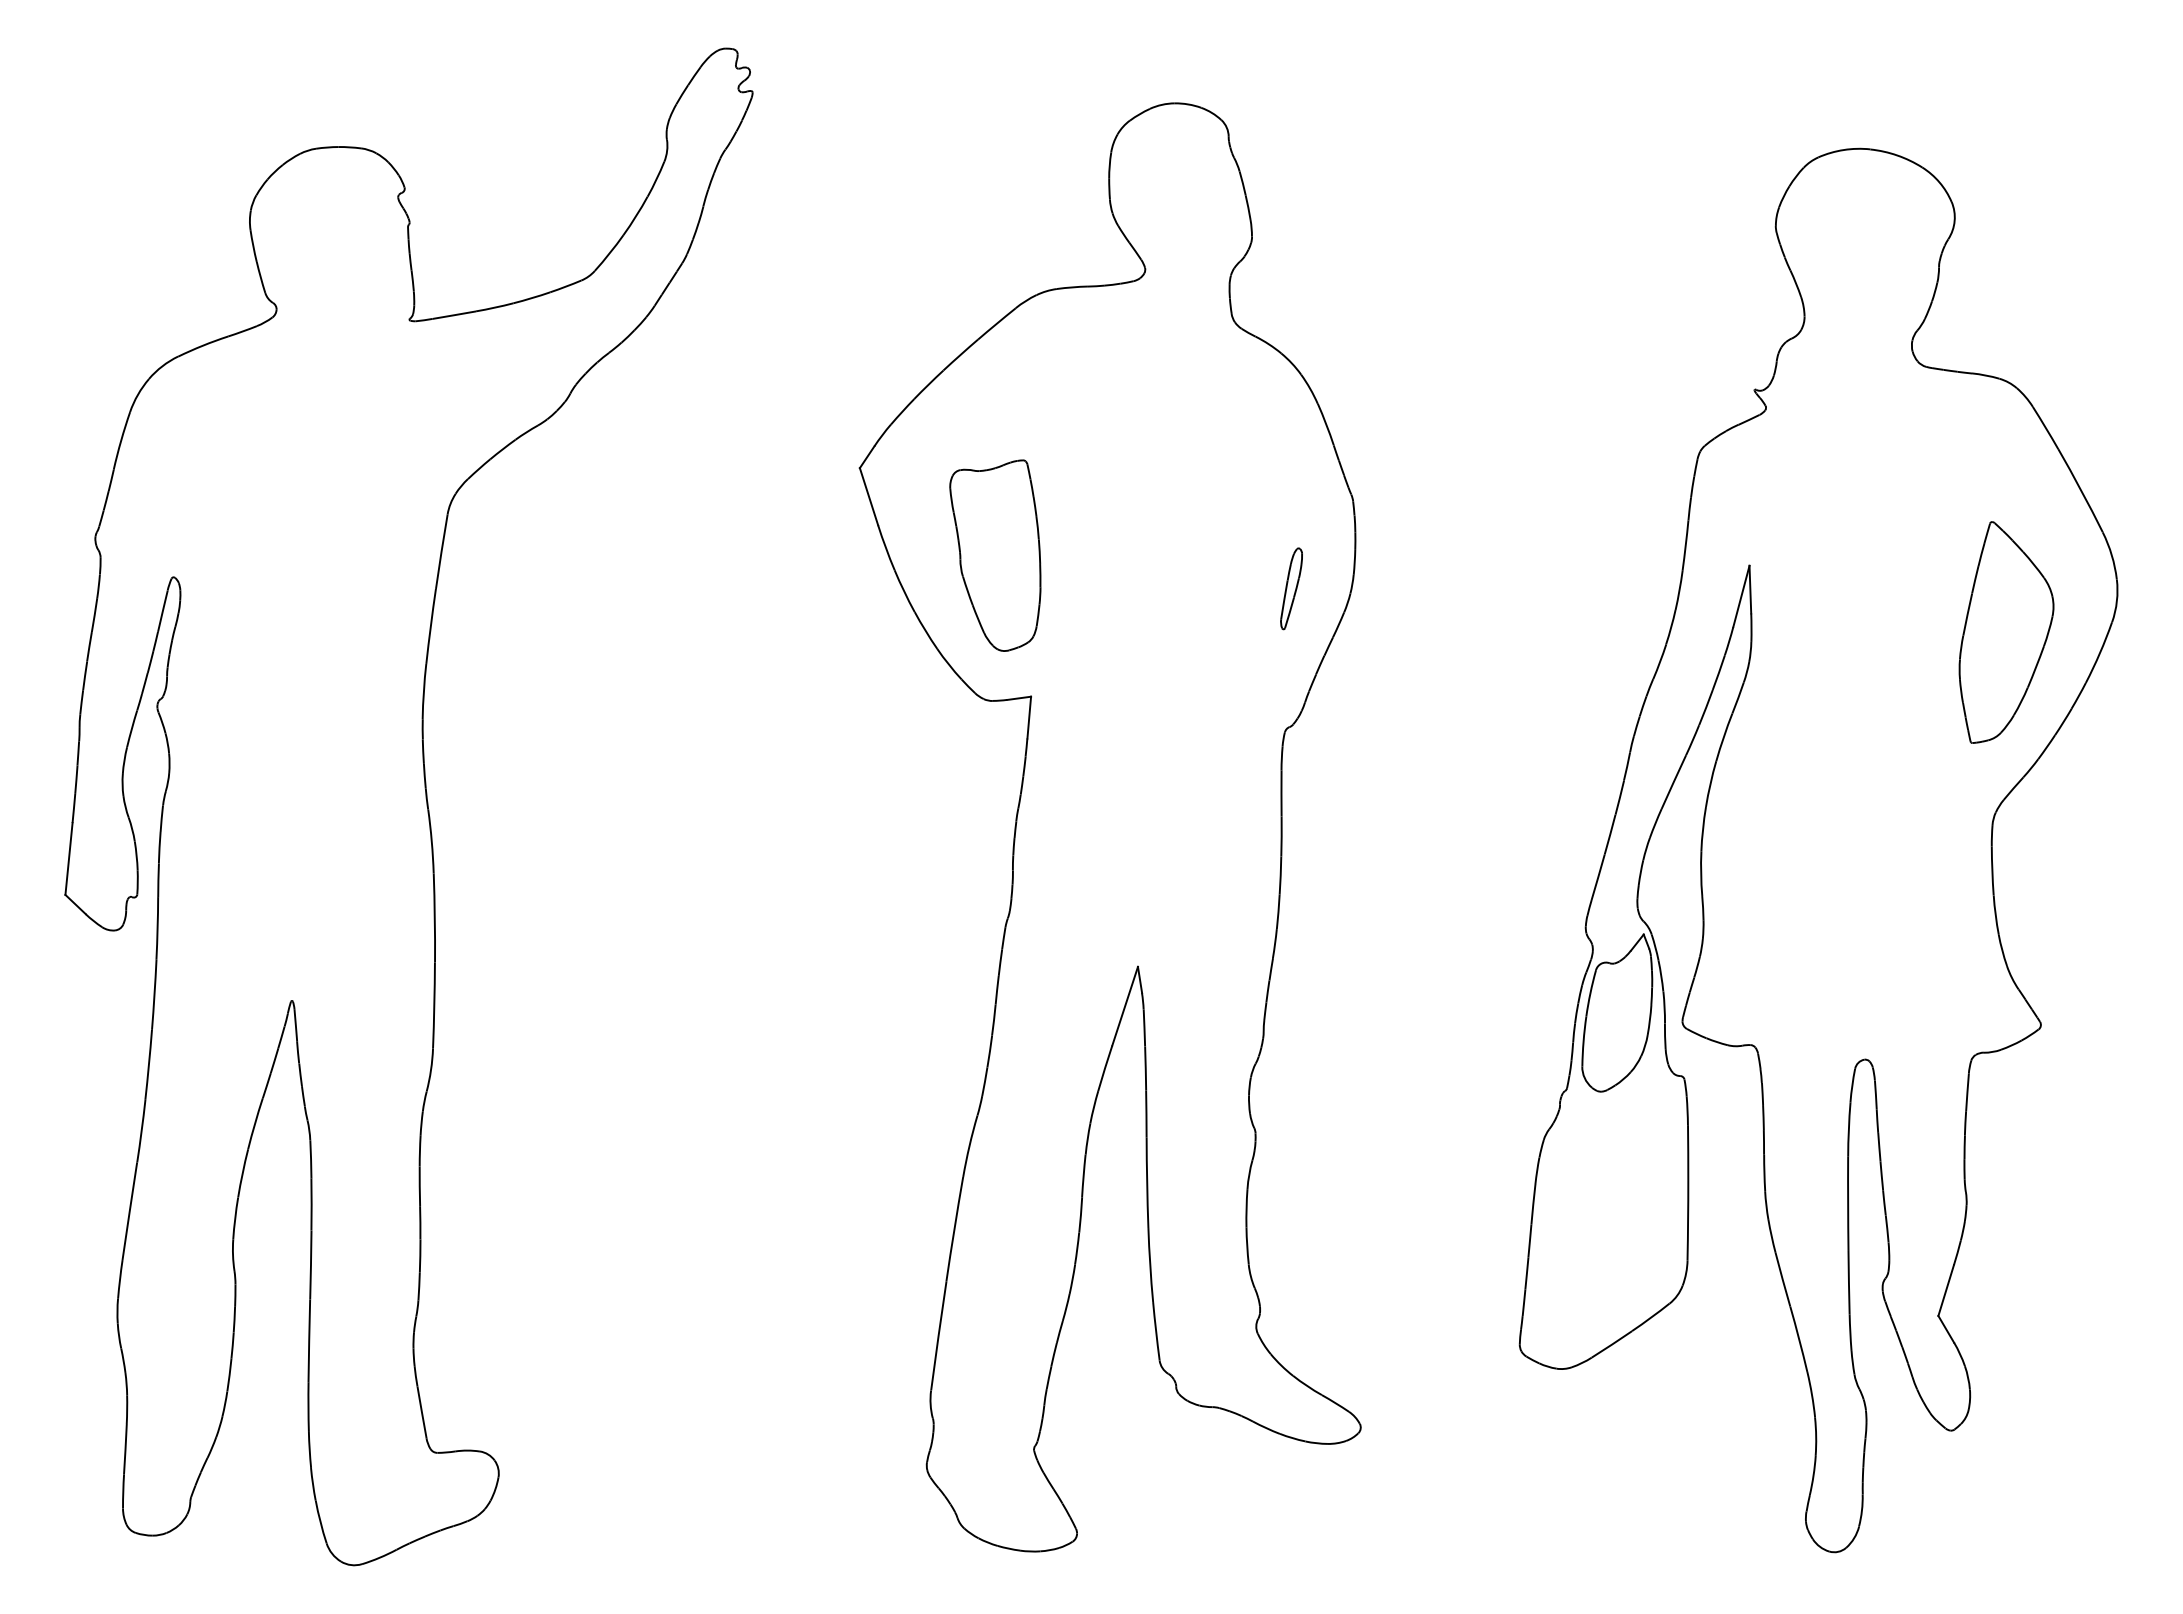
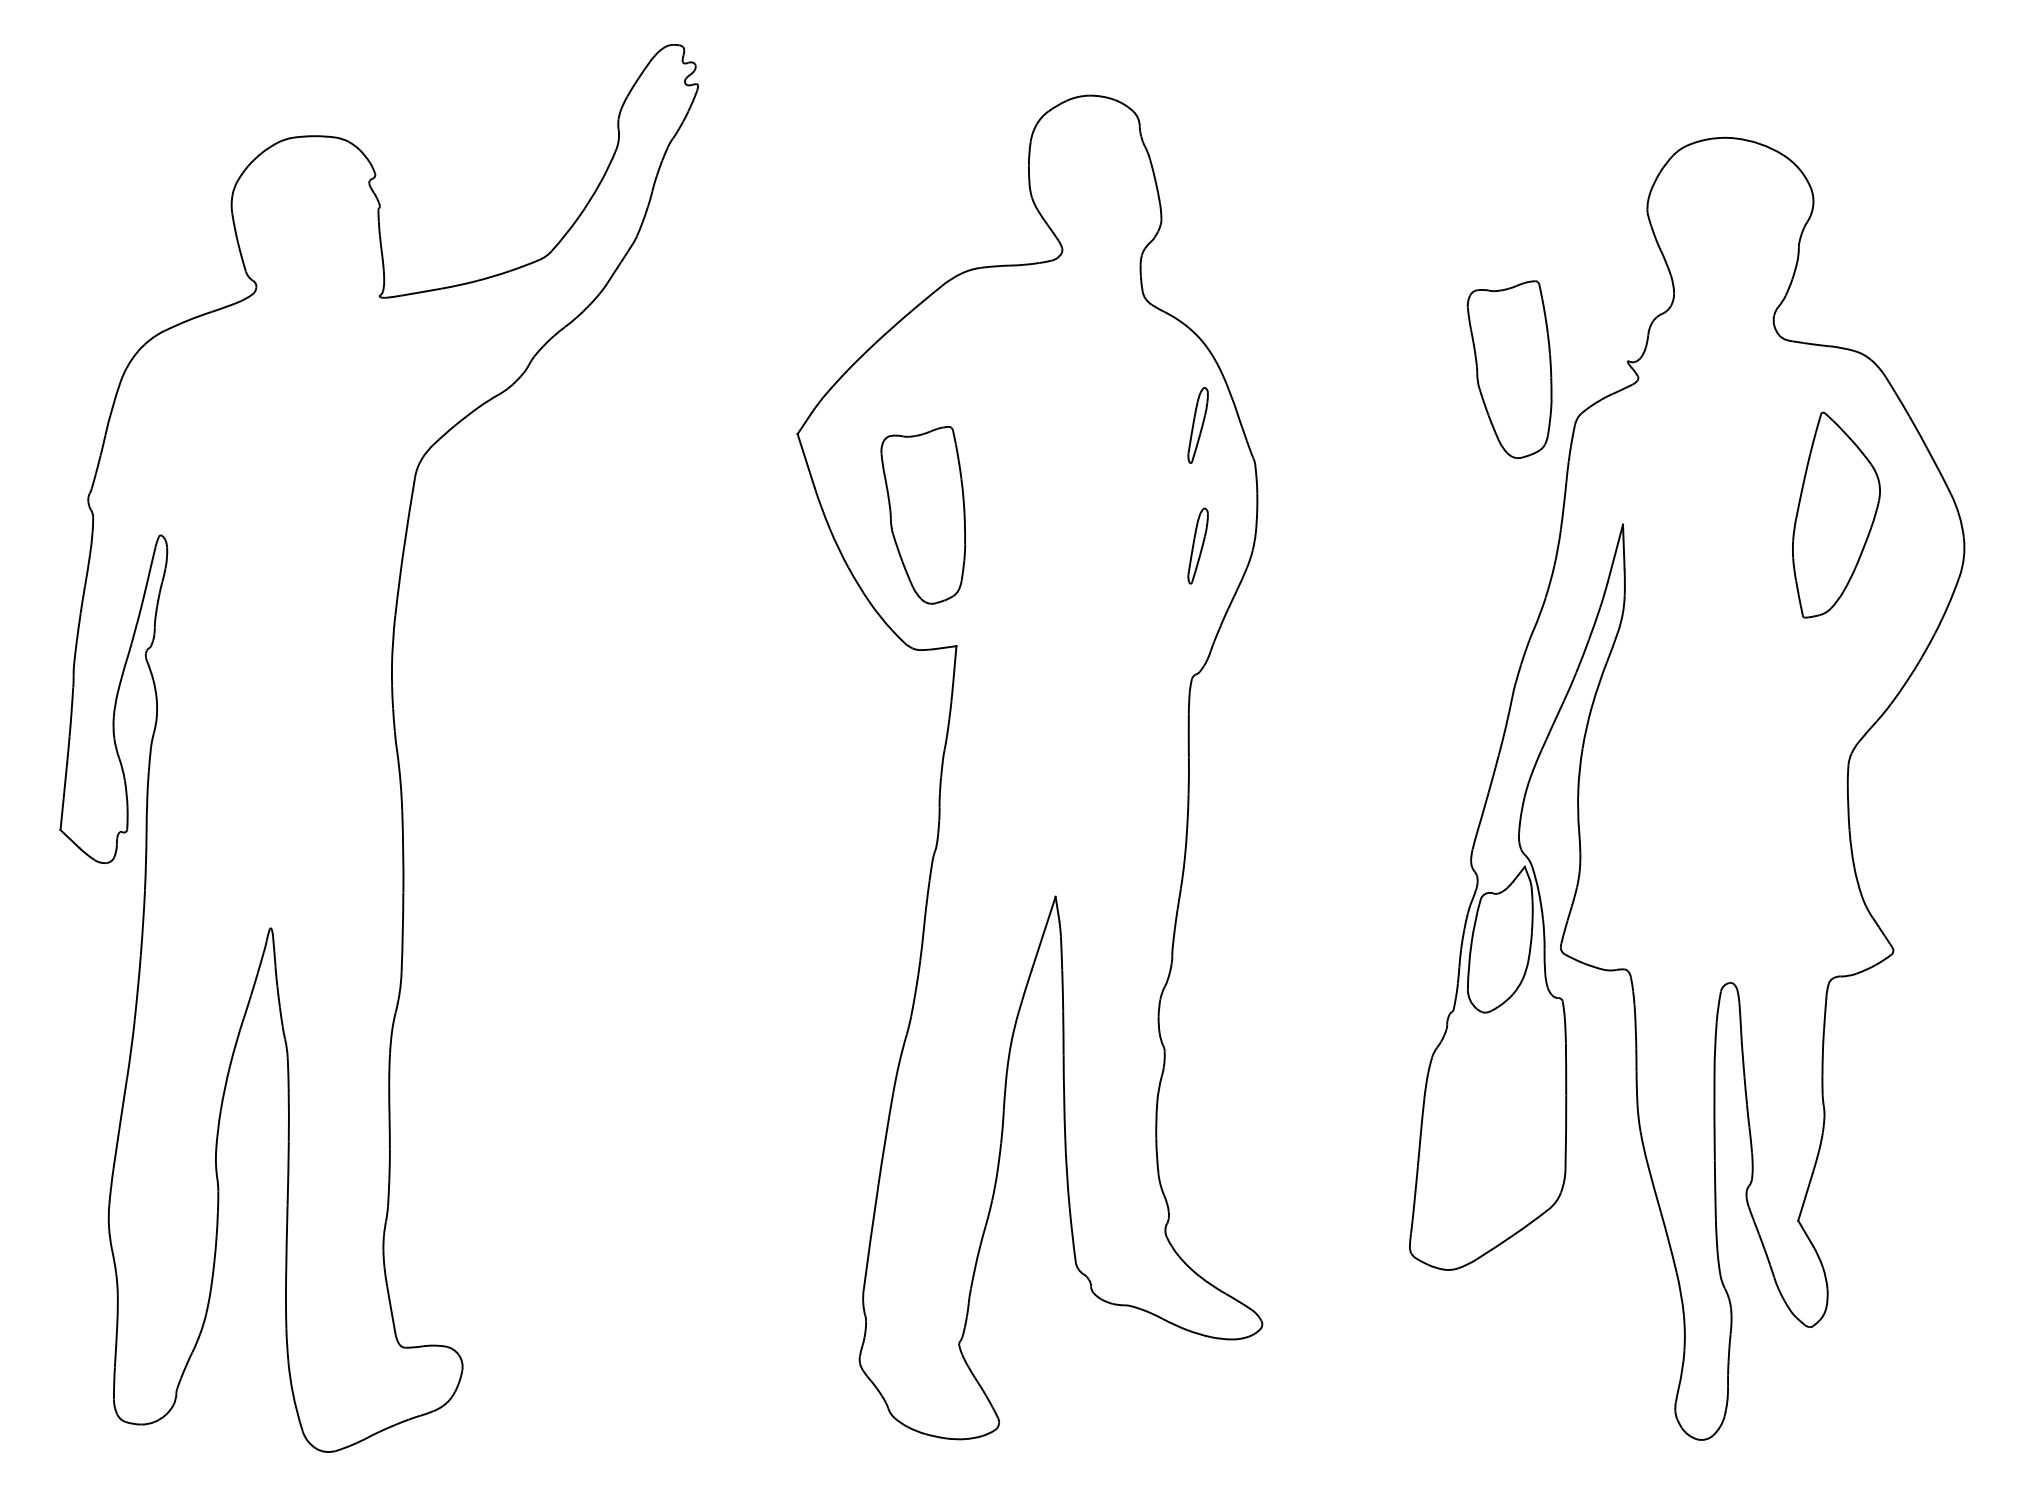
part: (1627, 398) -> (1509, 369), added
part: (1291, 458) -> (1198, 425), added
part: (2006, 632) -> (1836, 515), moved

